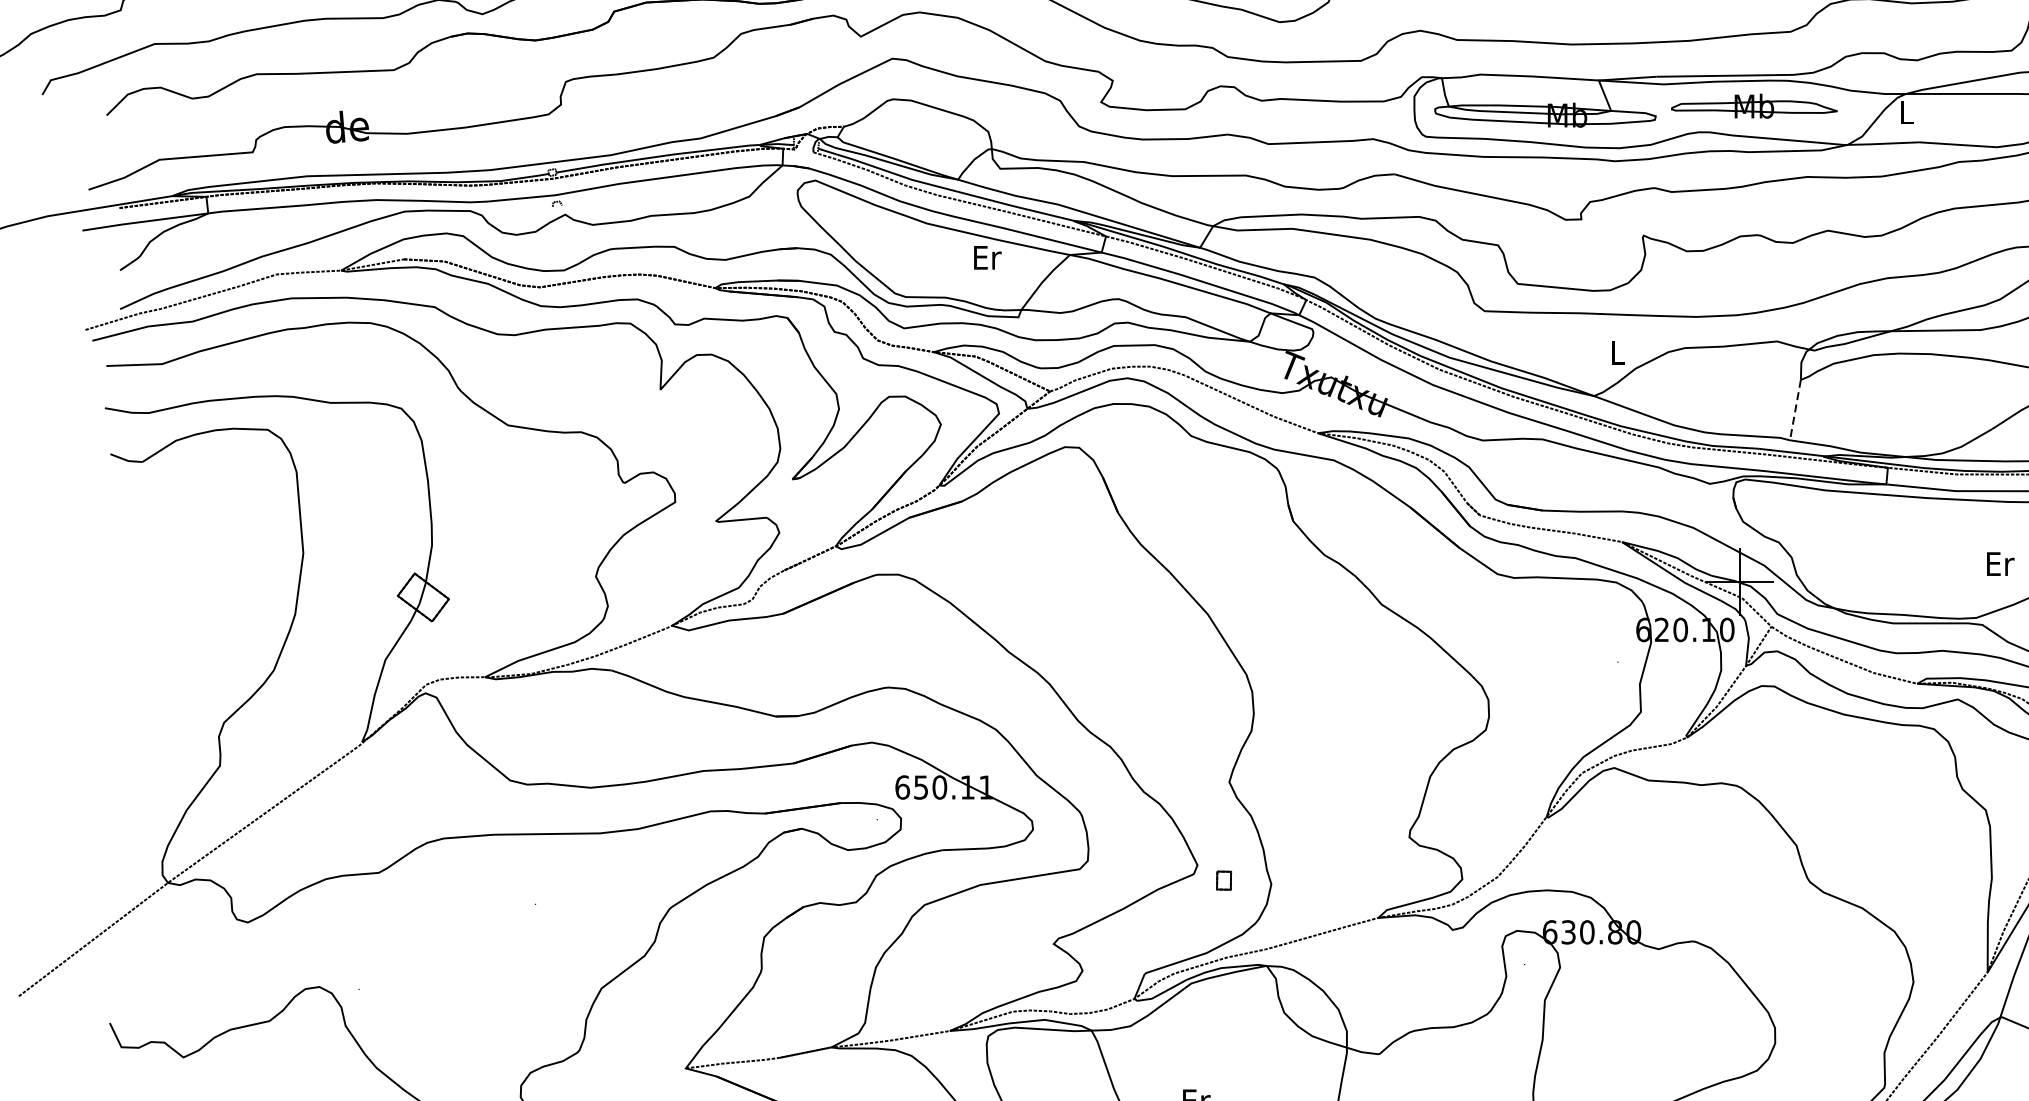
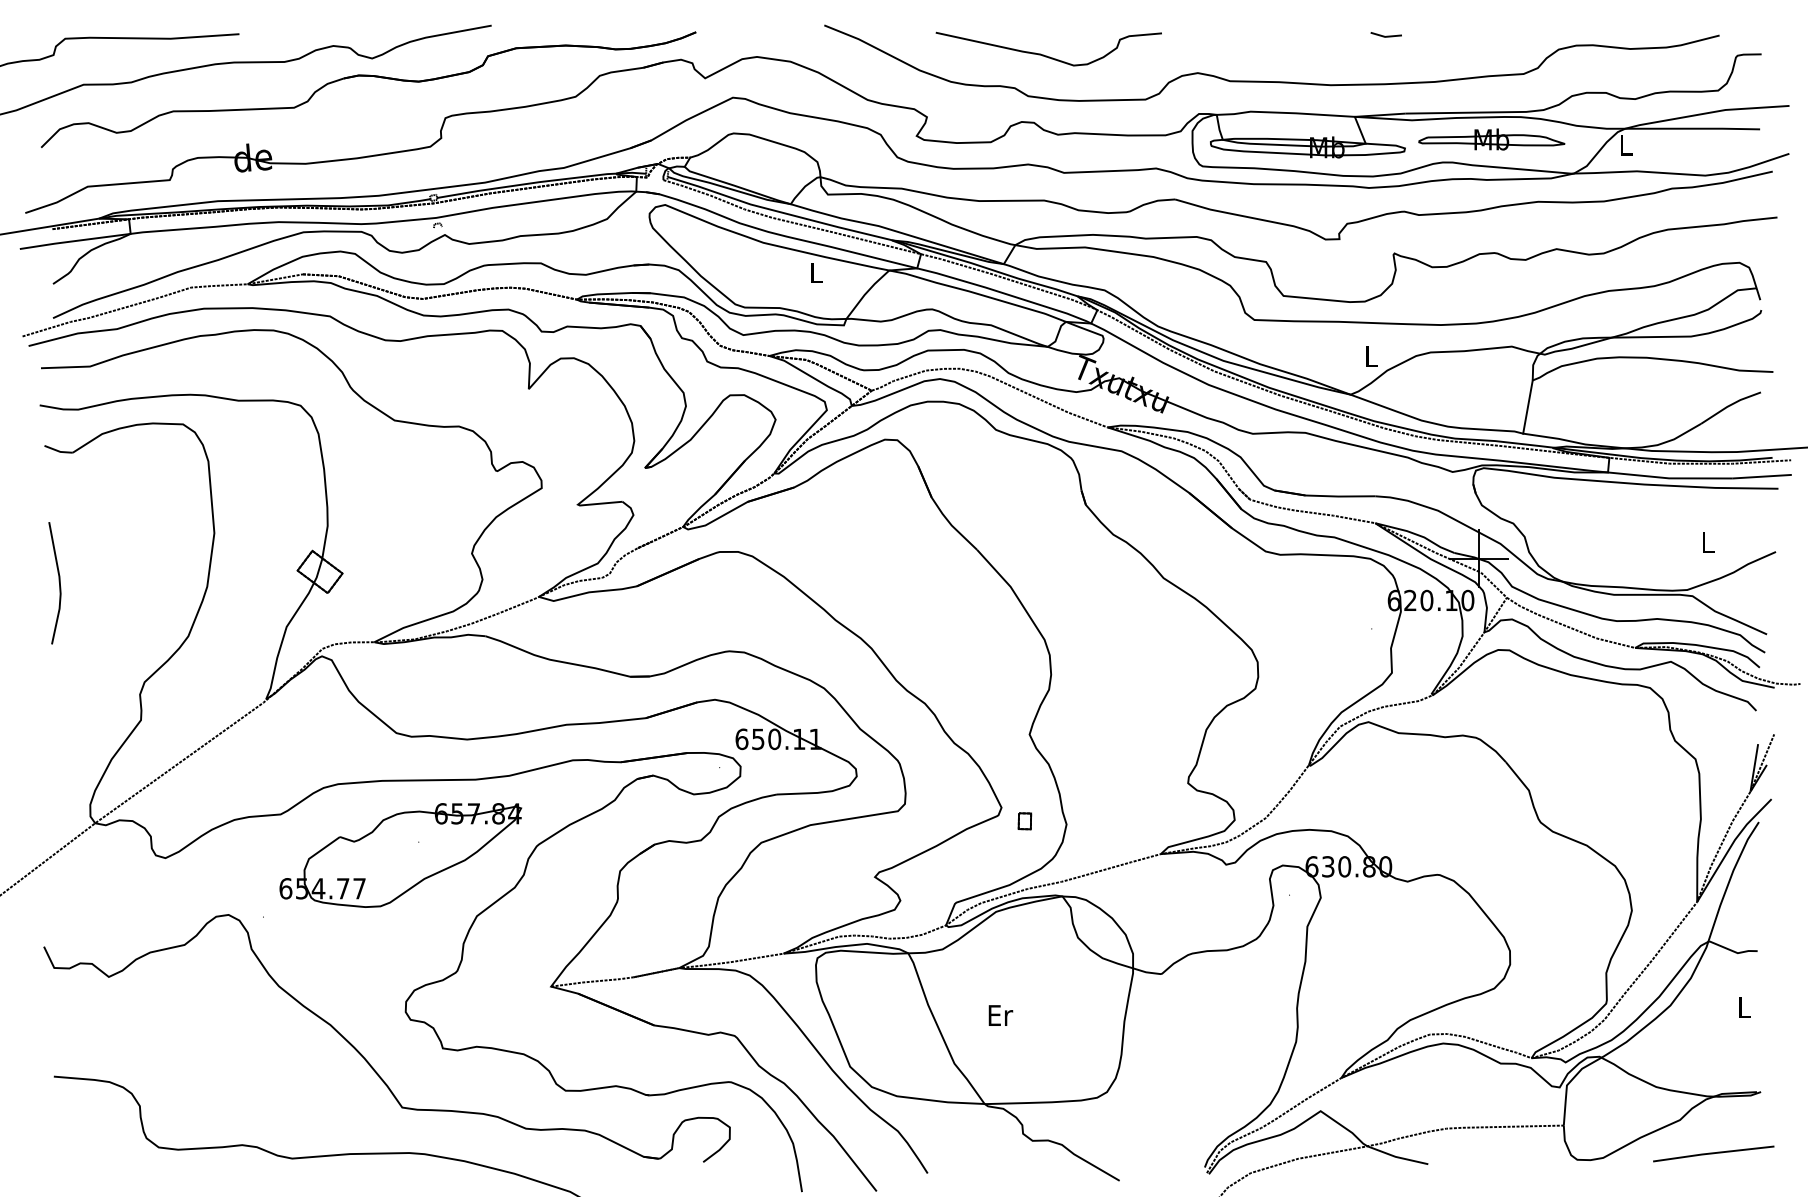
text: (987, 257) -> (816, 272), Er -> L
line: (1794, 410) -> (1527, 407), dashed -> solid
text: (2000, 563) -> (1708, 542), Er -> L
line: (126, 608) -> (58, 581), added
part: (514, 919) -> (400, 855), added

